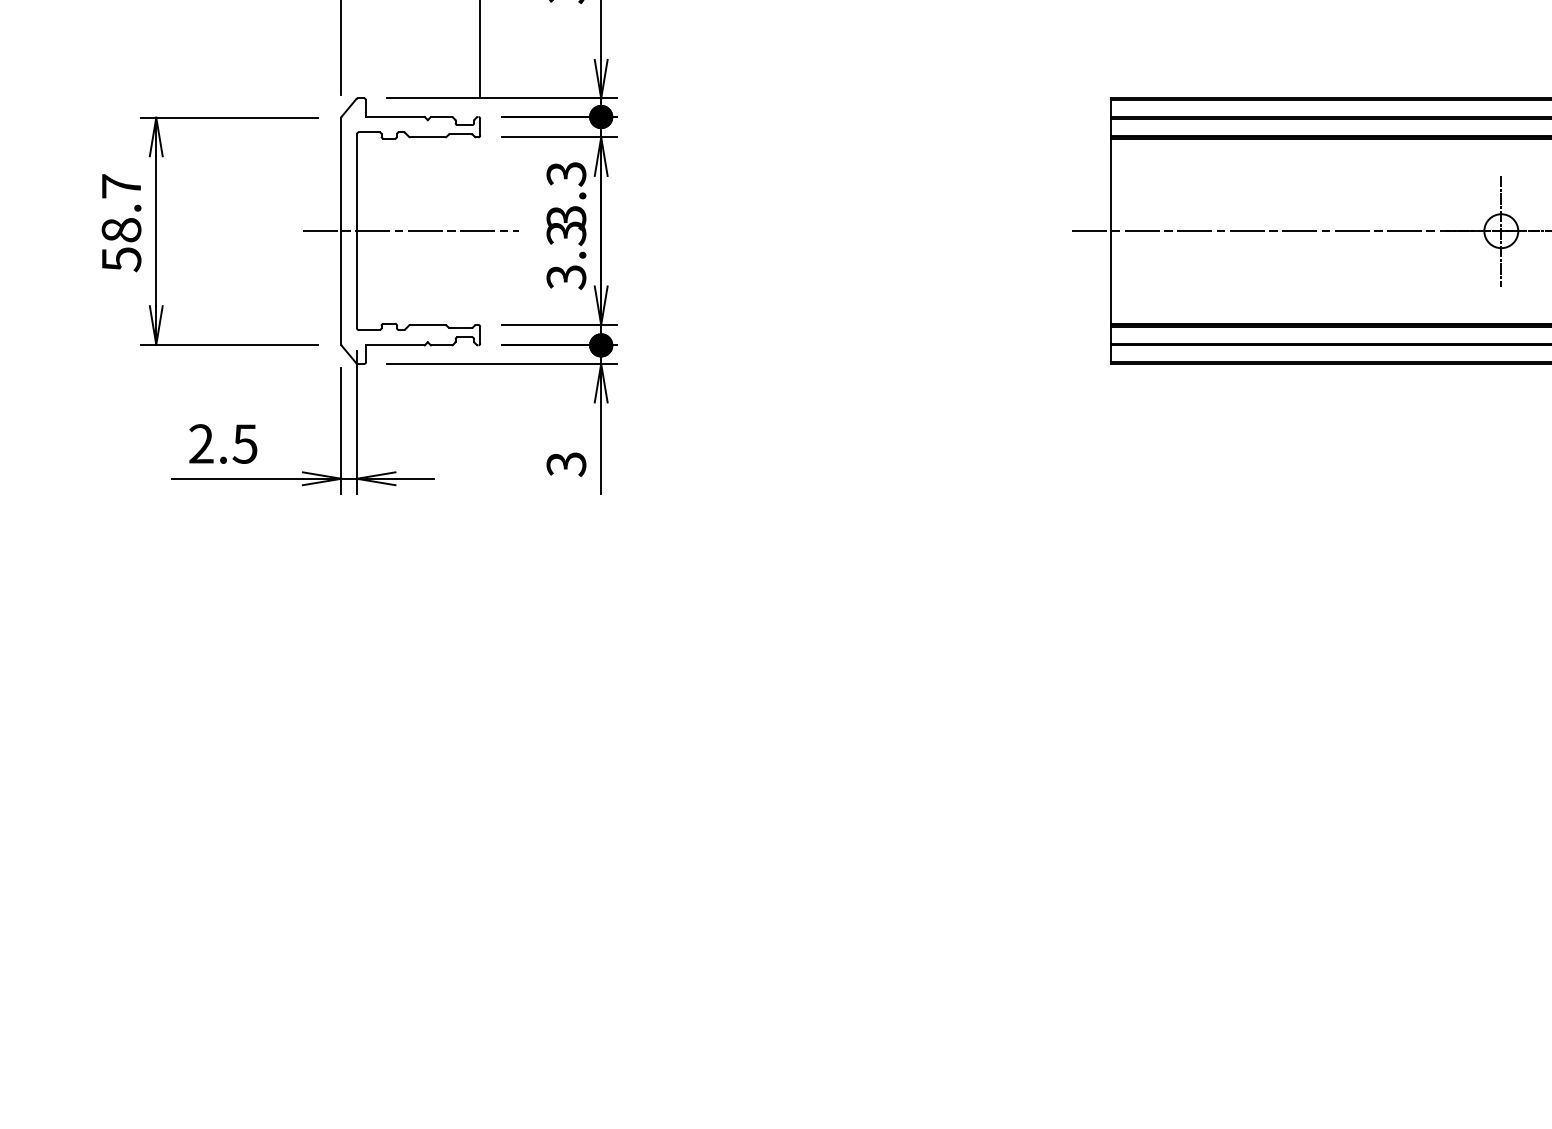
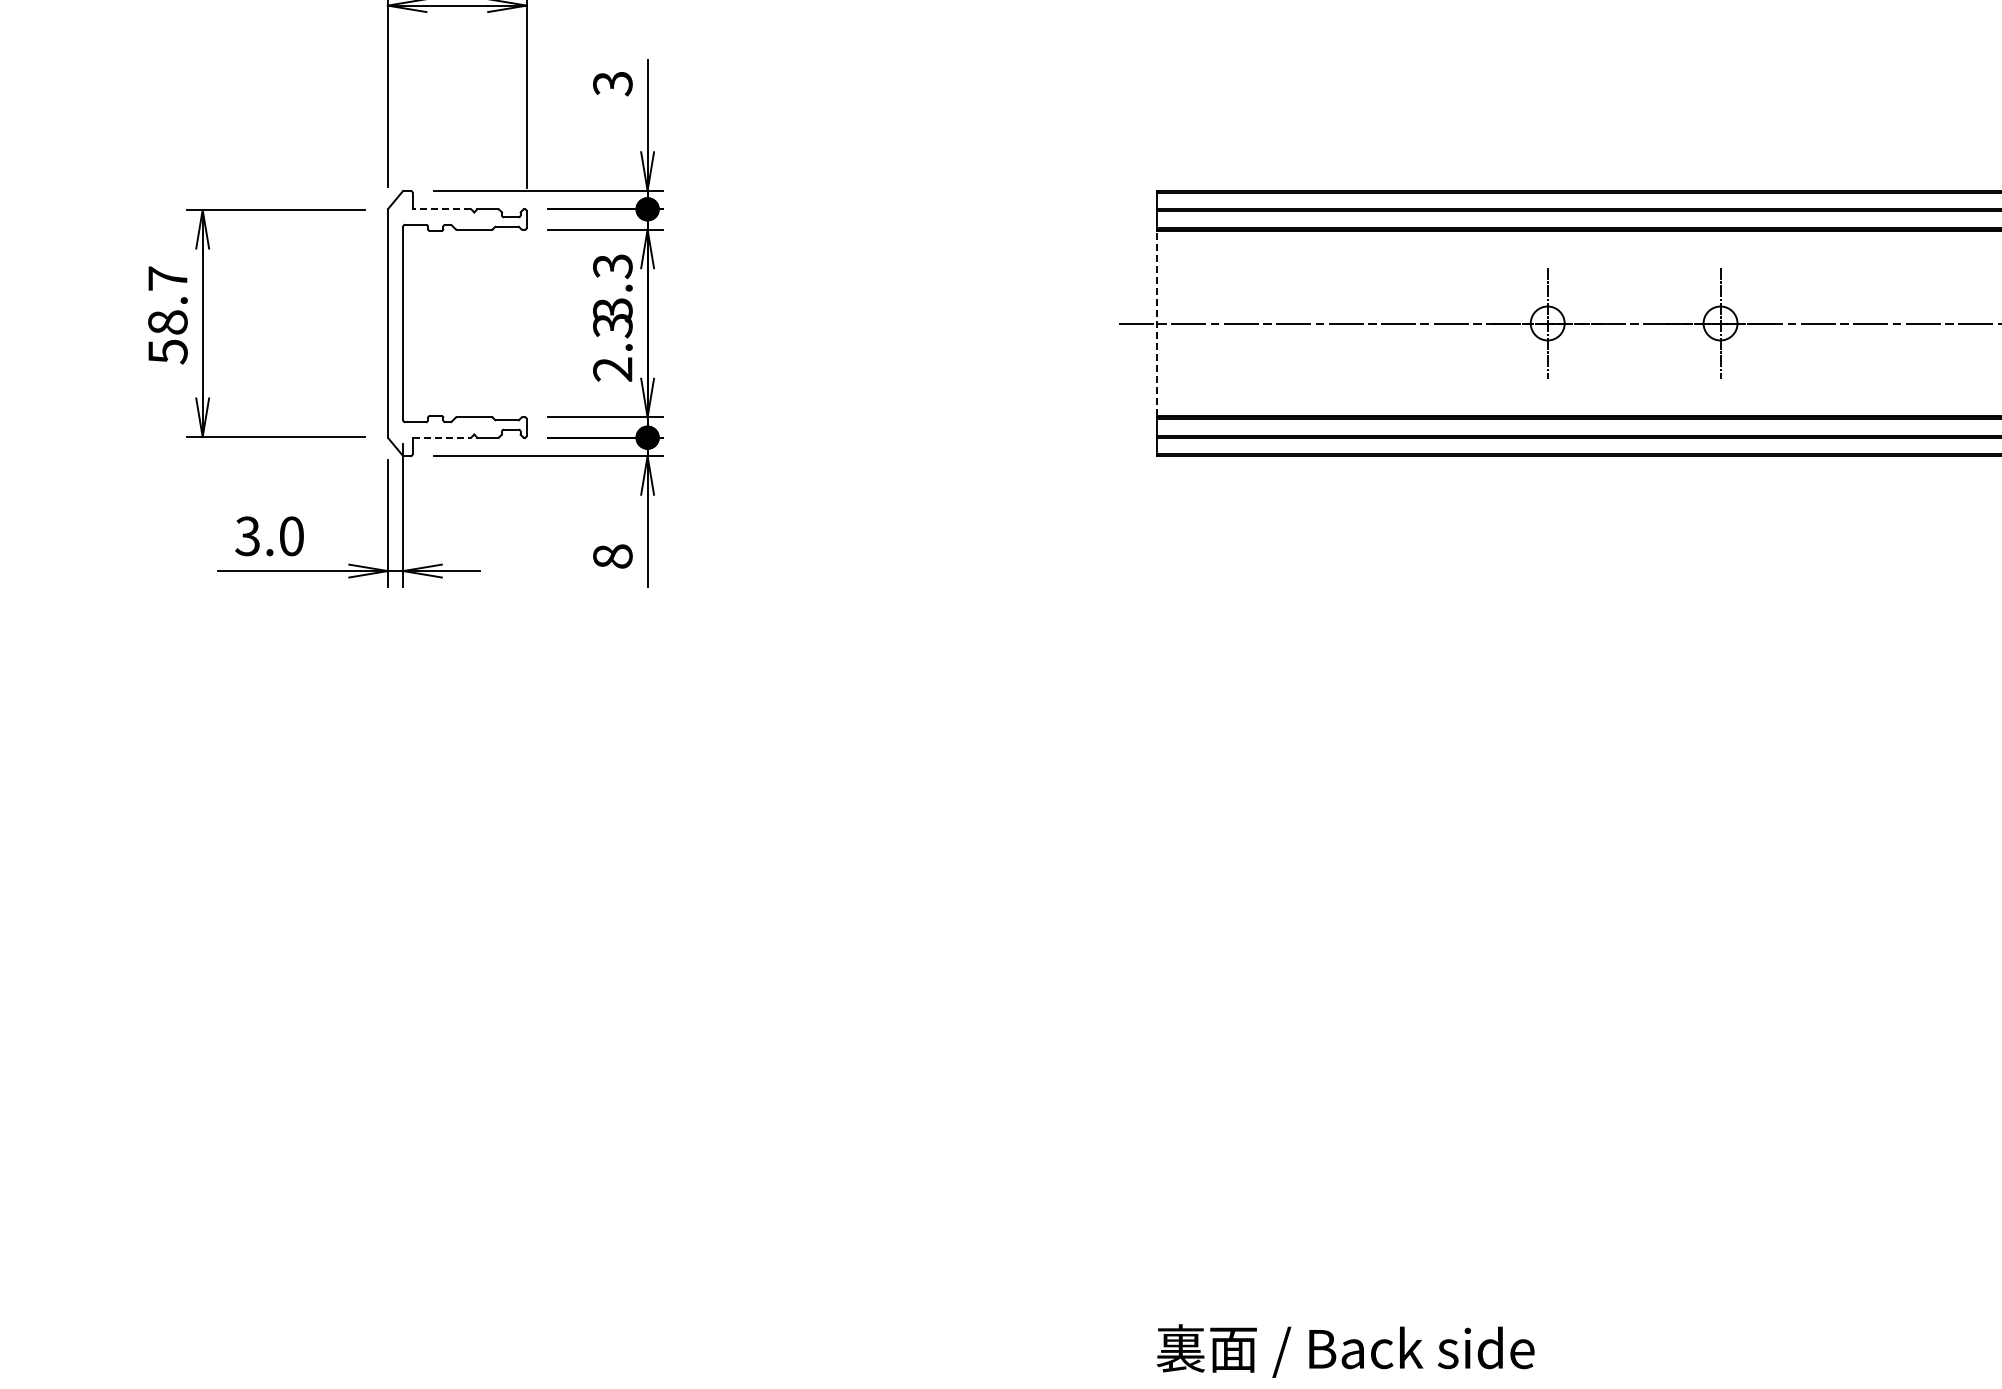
line: (395, 117) -> (441, 209), solid -> dashed
line: (411, 231) -> (457, 323), removed
line: (1111, 231) -> (1157, 323), solid -> dashed
text: (566, 277) -> (612, 369), 3.3 -> 2.3
line: (396, 345) -> (442, 437), solid -> dashed
text: (223, 444) -> (269, 536), 2.5 -> 3.0
text: (566, 464) -> (612, 556), 3 -> 8

